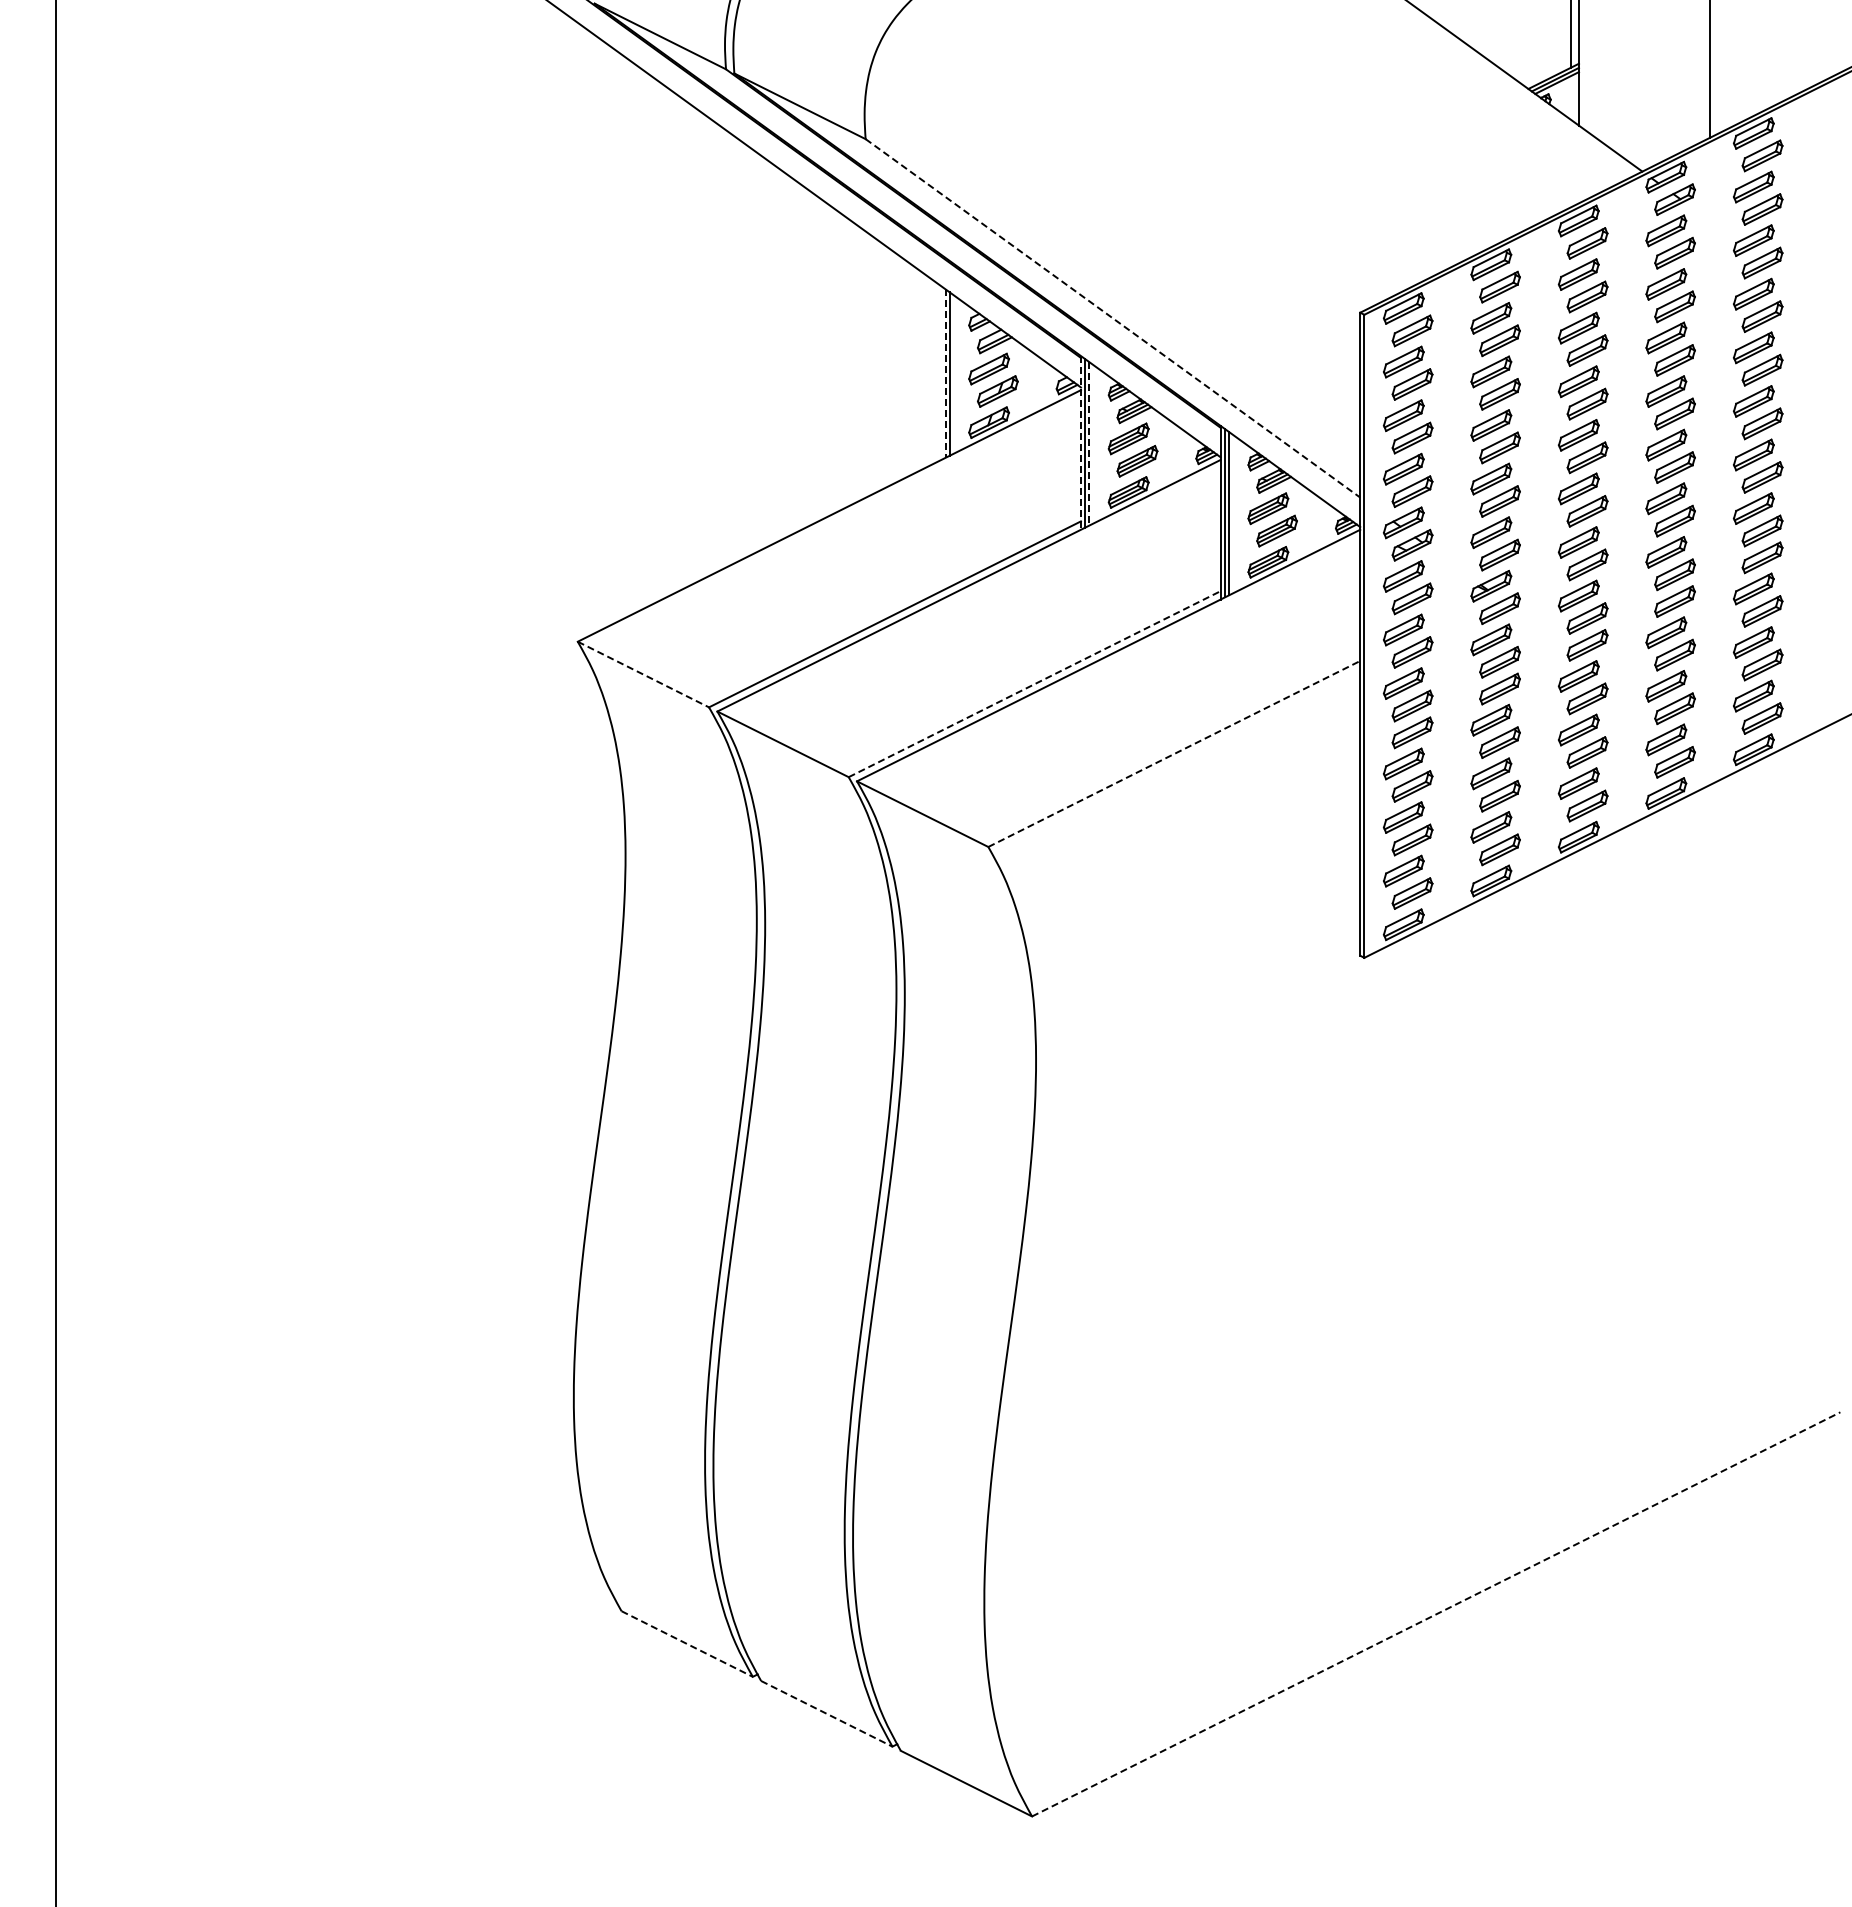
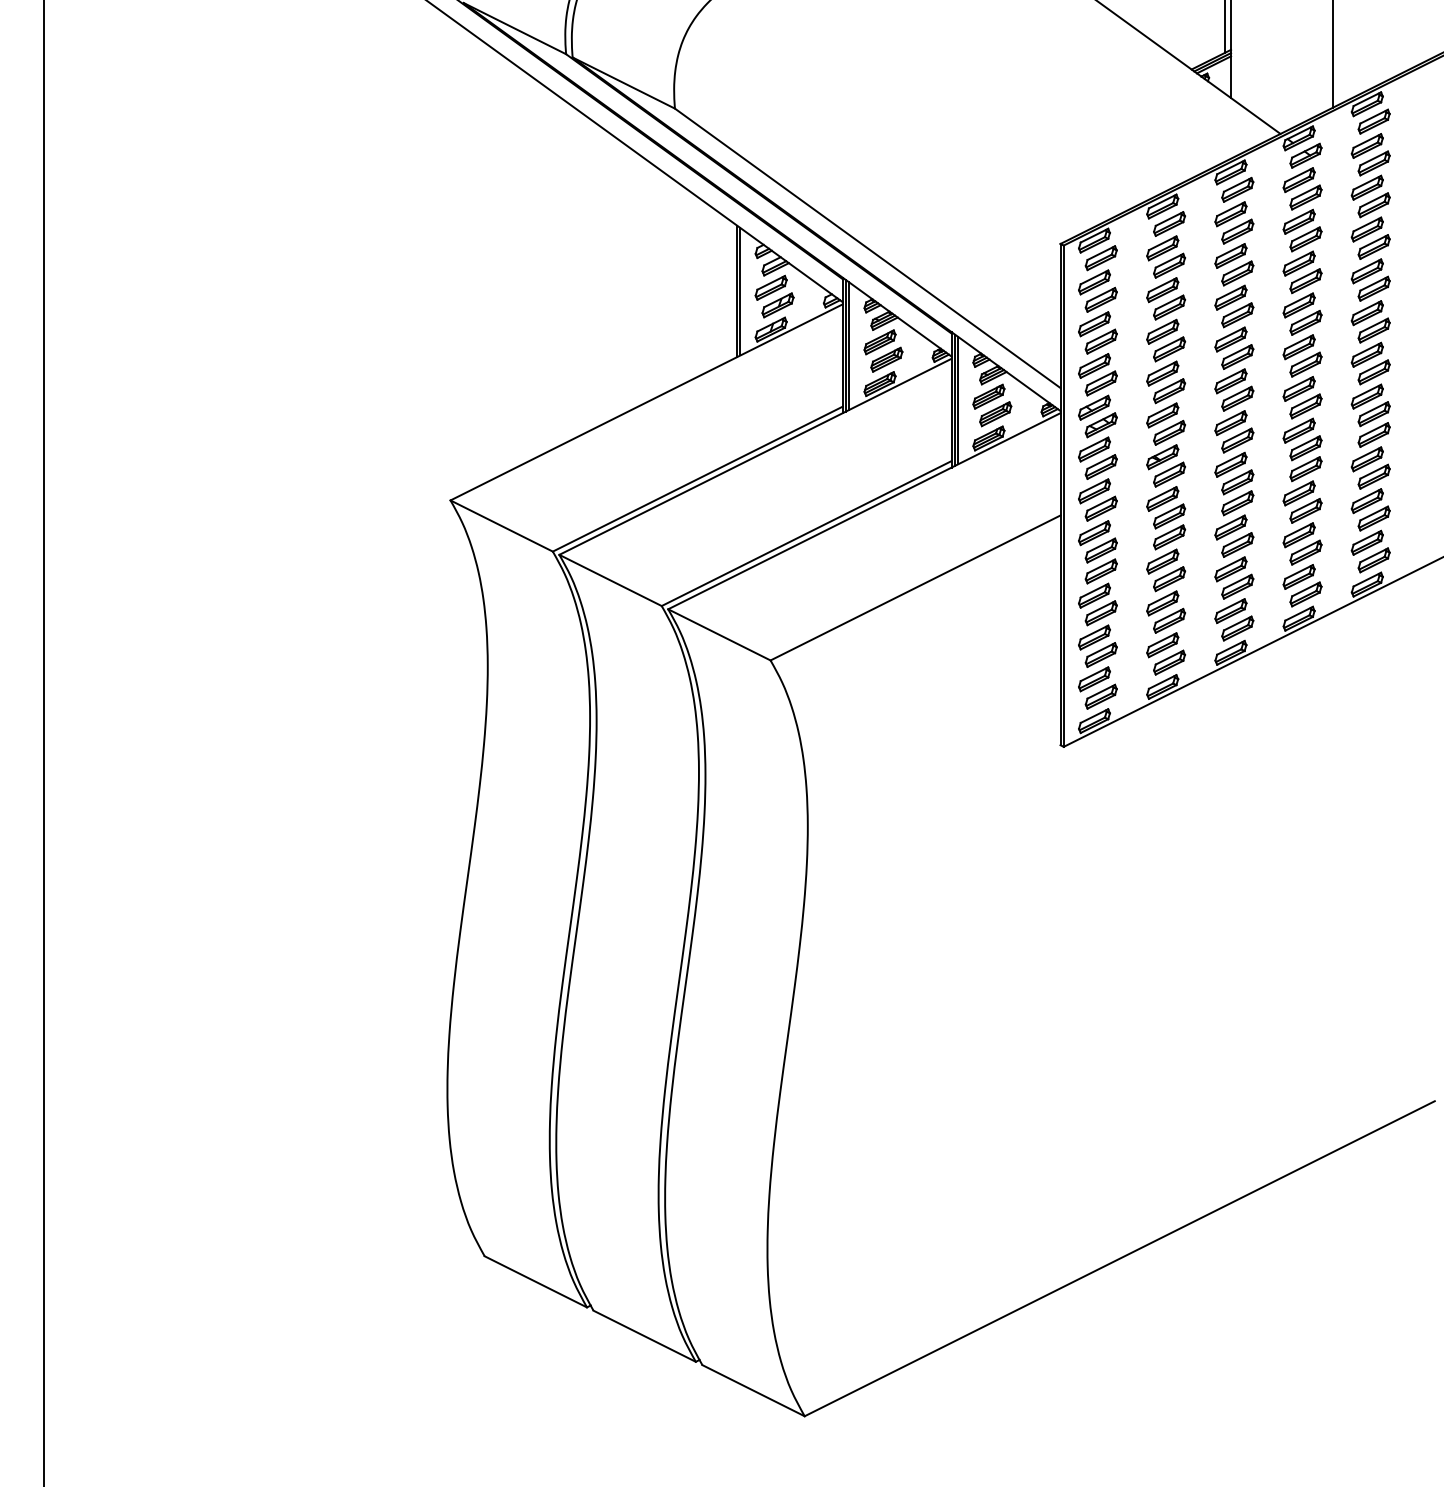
line: (1113, 318) -> (868, 248), dashed -> solid
line: (945, 374) -> (737, 292), dashed -> solid
line: (1080, 442) -> (842, 345), dashed -> solid
line: (1089, 443) -> (849, 345), dashed -> solid
line: (643, 674) -> (501, 525), dashed -> solid
line: (1034, 684) -> (806, 533), dashed -> solid
line: (1174, 754) -> (915, 588), dashed -> solid
line: (1436, 1614) -> (1119, 1258), dashed -> solid
line: (687, 1644) -> (536, 1282), dashed -> solid
line: (827, 1714) -> (645, 1336), dashed -> solid

